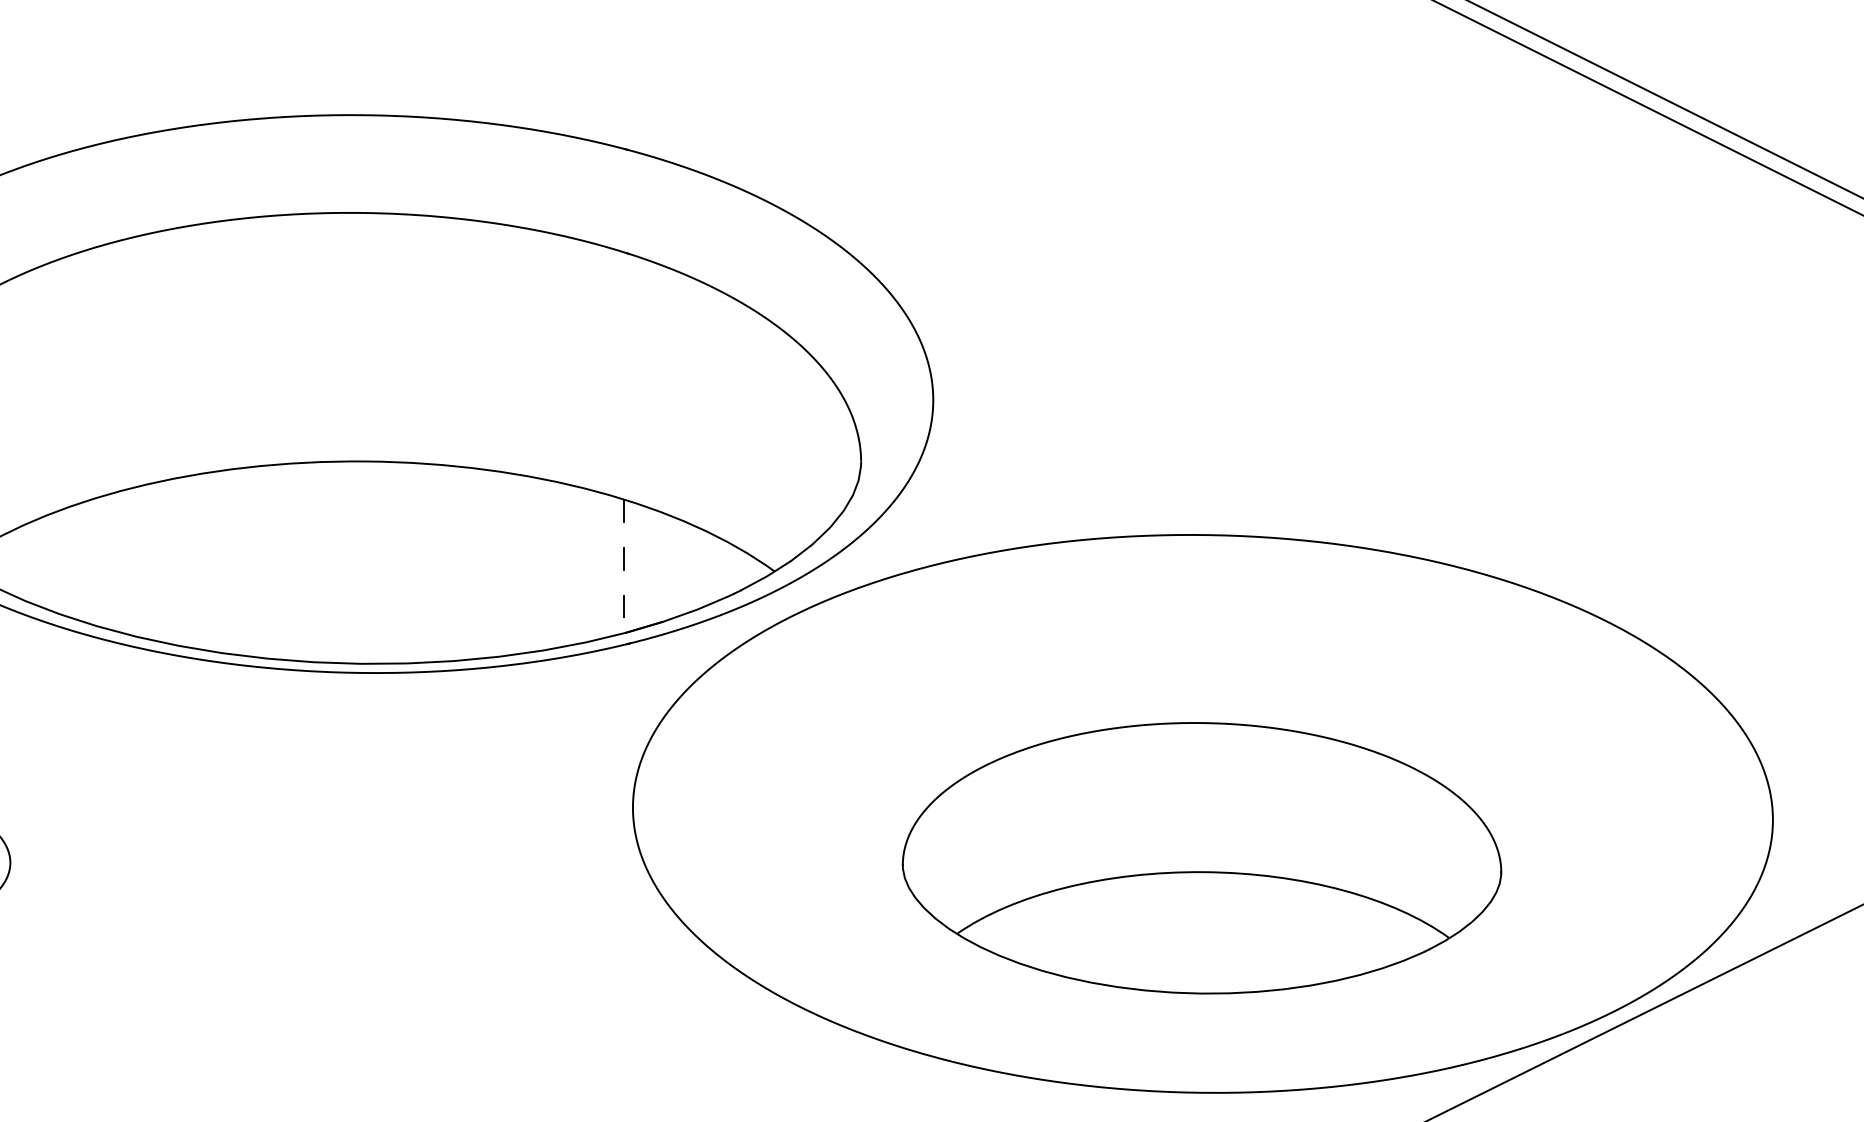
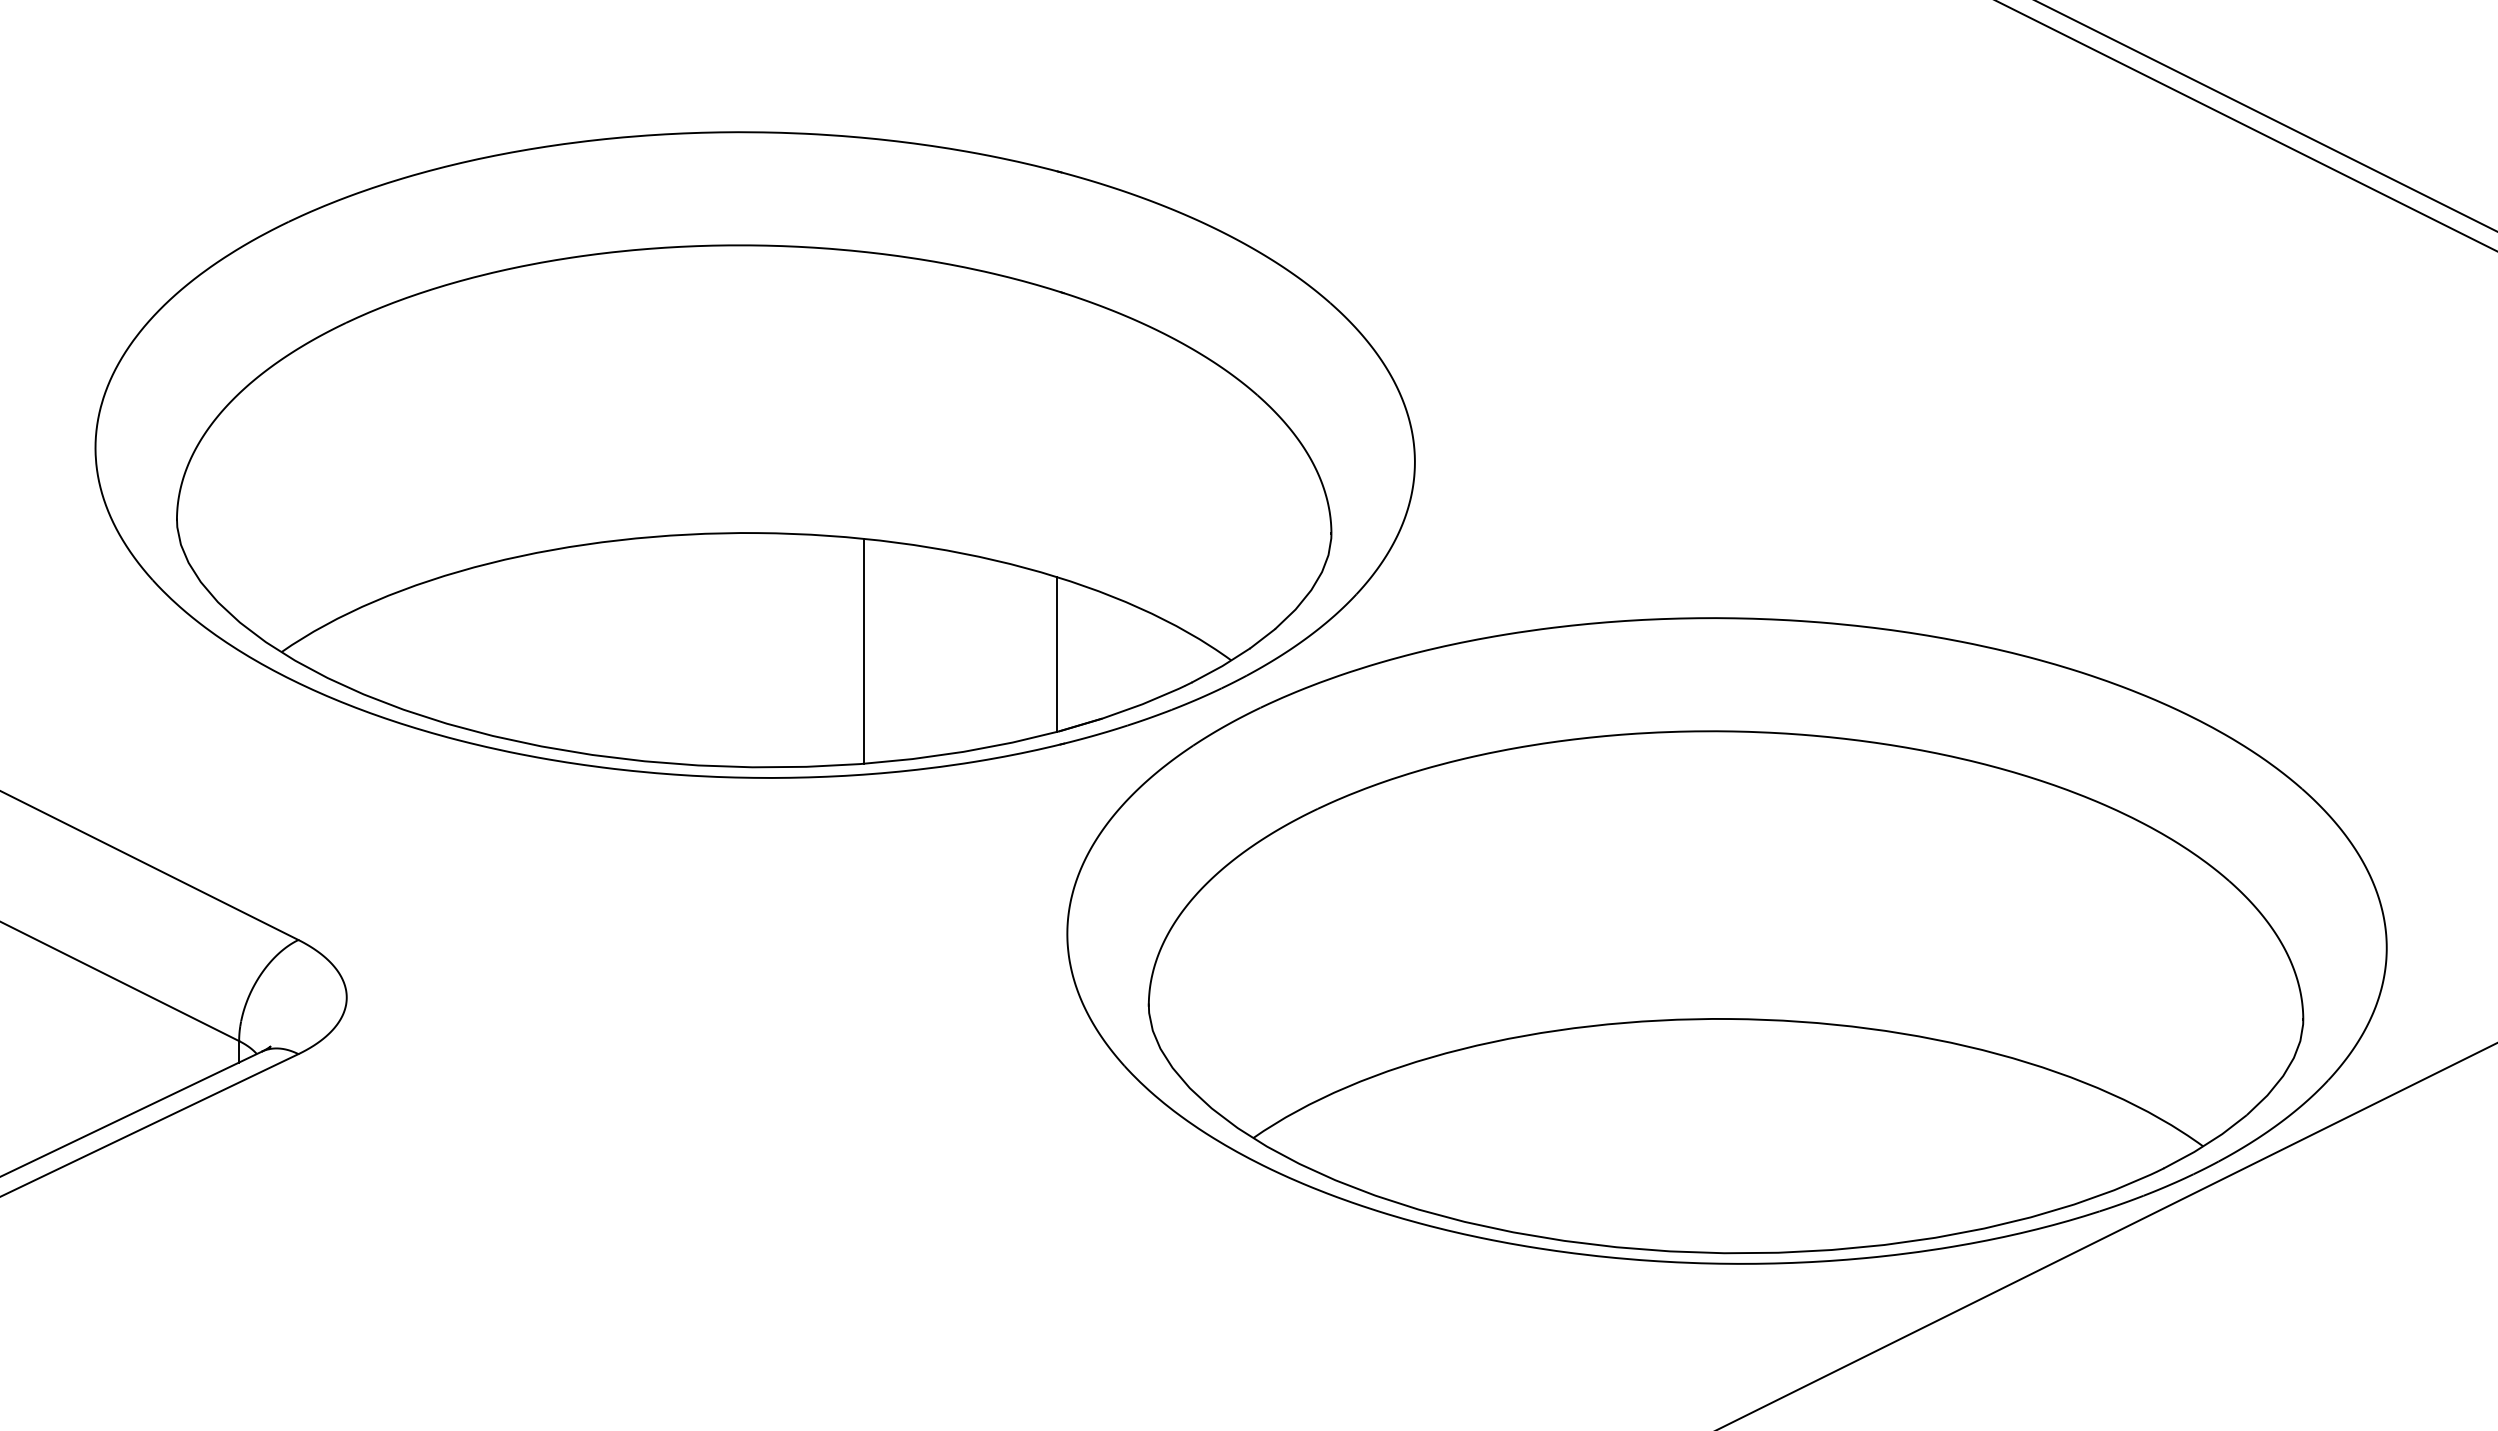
line: (456, 562) -> (863, 650), added
line: (624, 567) -> (1057, 655), dashed -> solid
part: (1201, 858) -> (1725, 992), size x1.67

